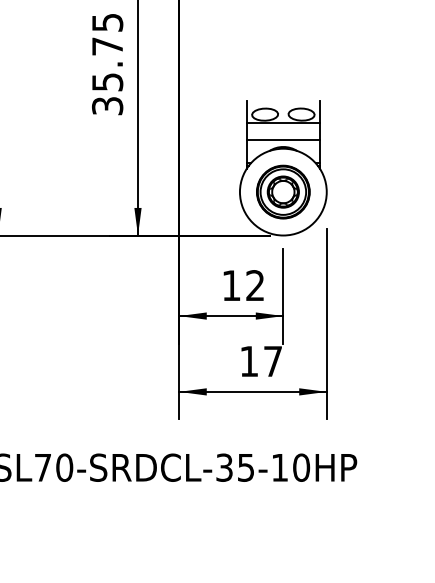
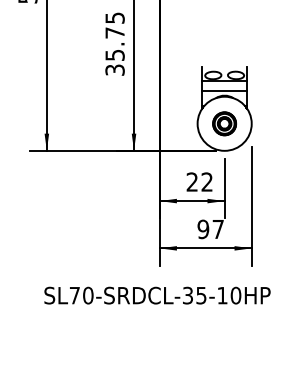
part: (283, 191) -> (224, 123), size x0.7
text: (230, 284) -> (191, 181), 12 -> 22
text: (249, 361) -> (203, 229), 17 -> 97

